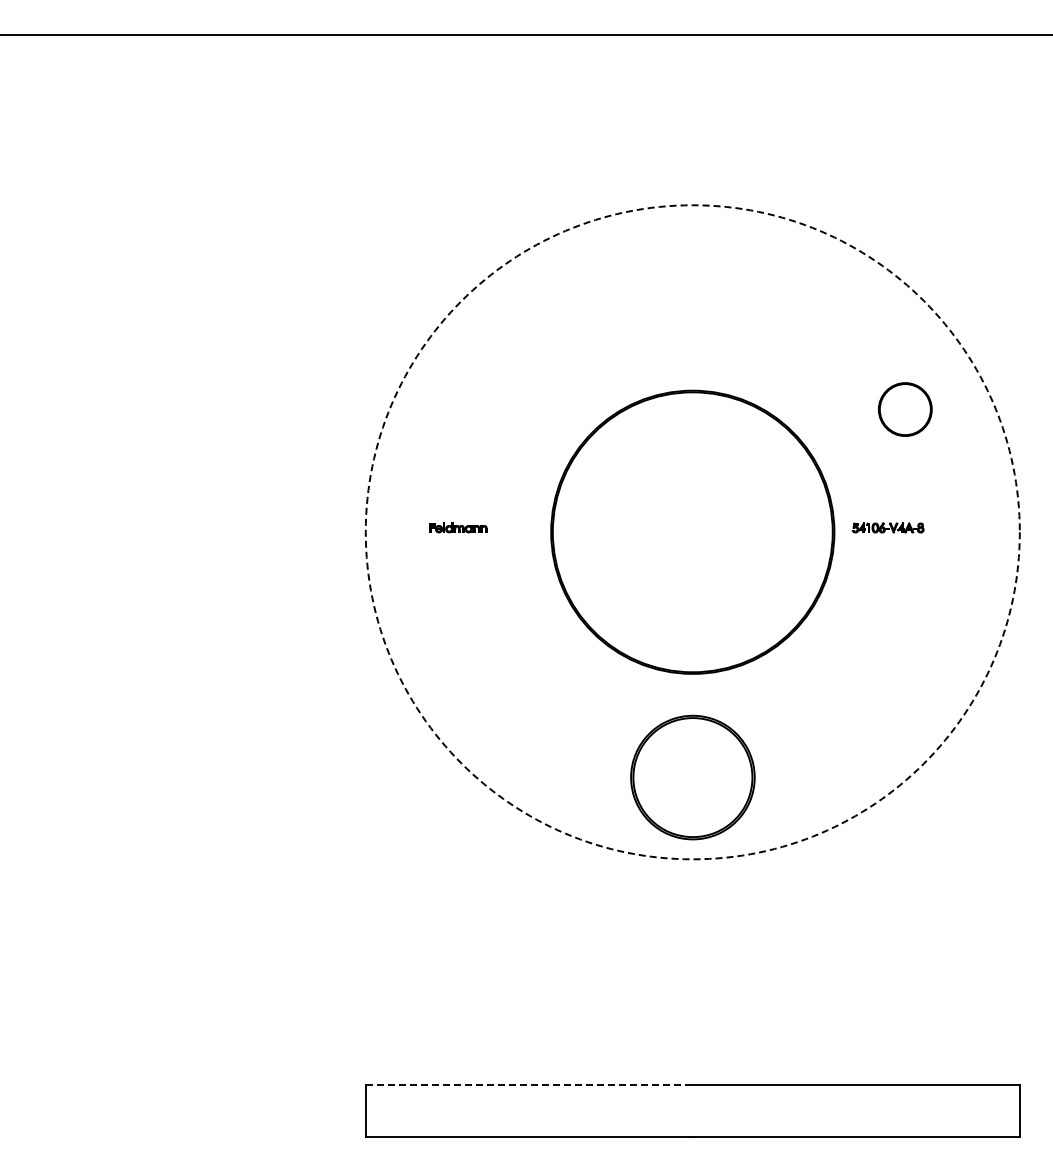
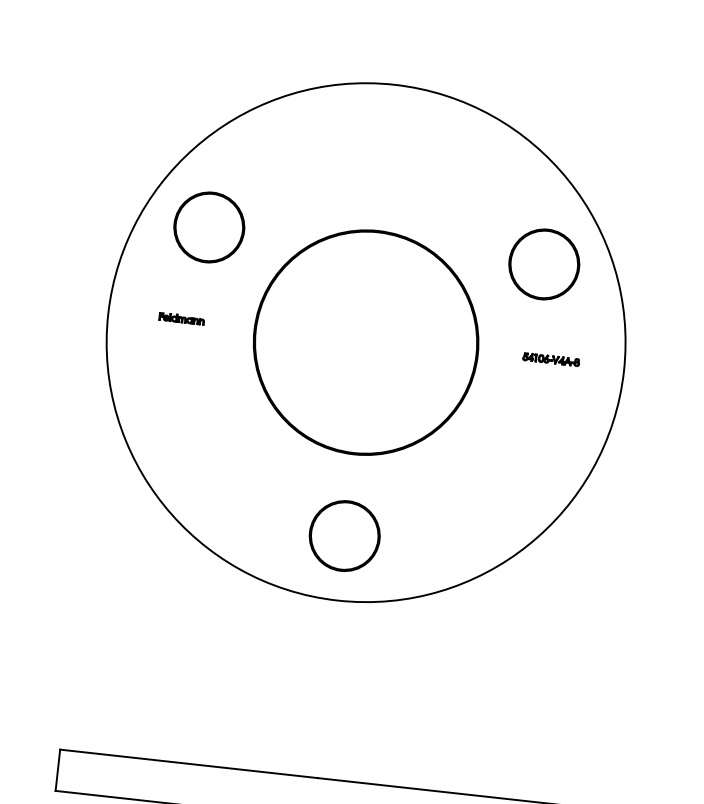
part: (480, 409) -> (209, 227), added
part: (905, 409) -> (544, 264), size x1.67
part: (887, 527) -> (550, 359), moved
circle: (692, 532) -> (365, 342), dashed -> solid
part: (692, 777) -> (344, 536), size x0.71
line: (529, 1084) -> (189, 763), dashed -> solid

